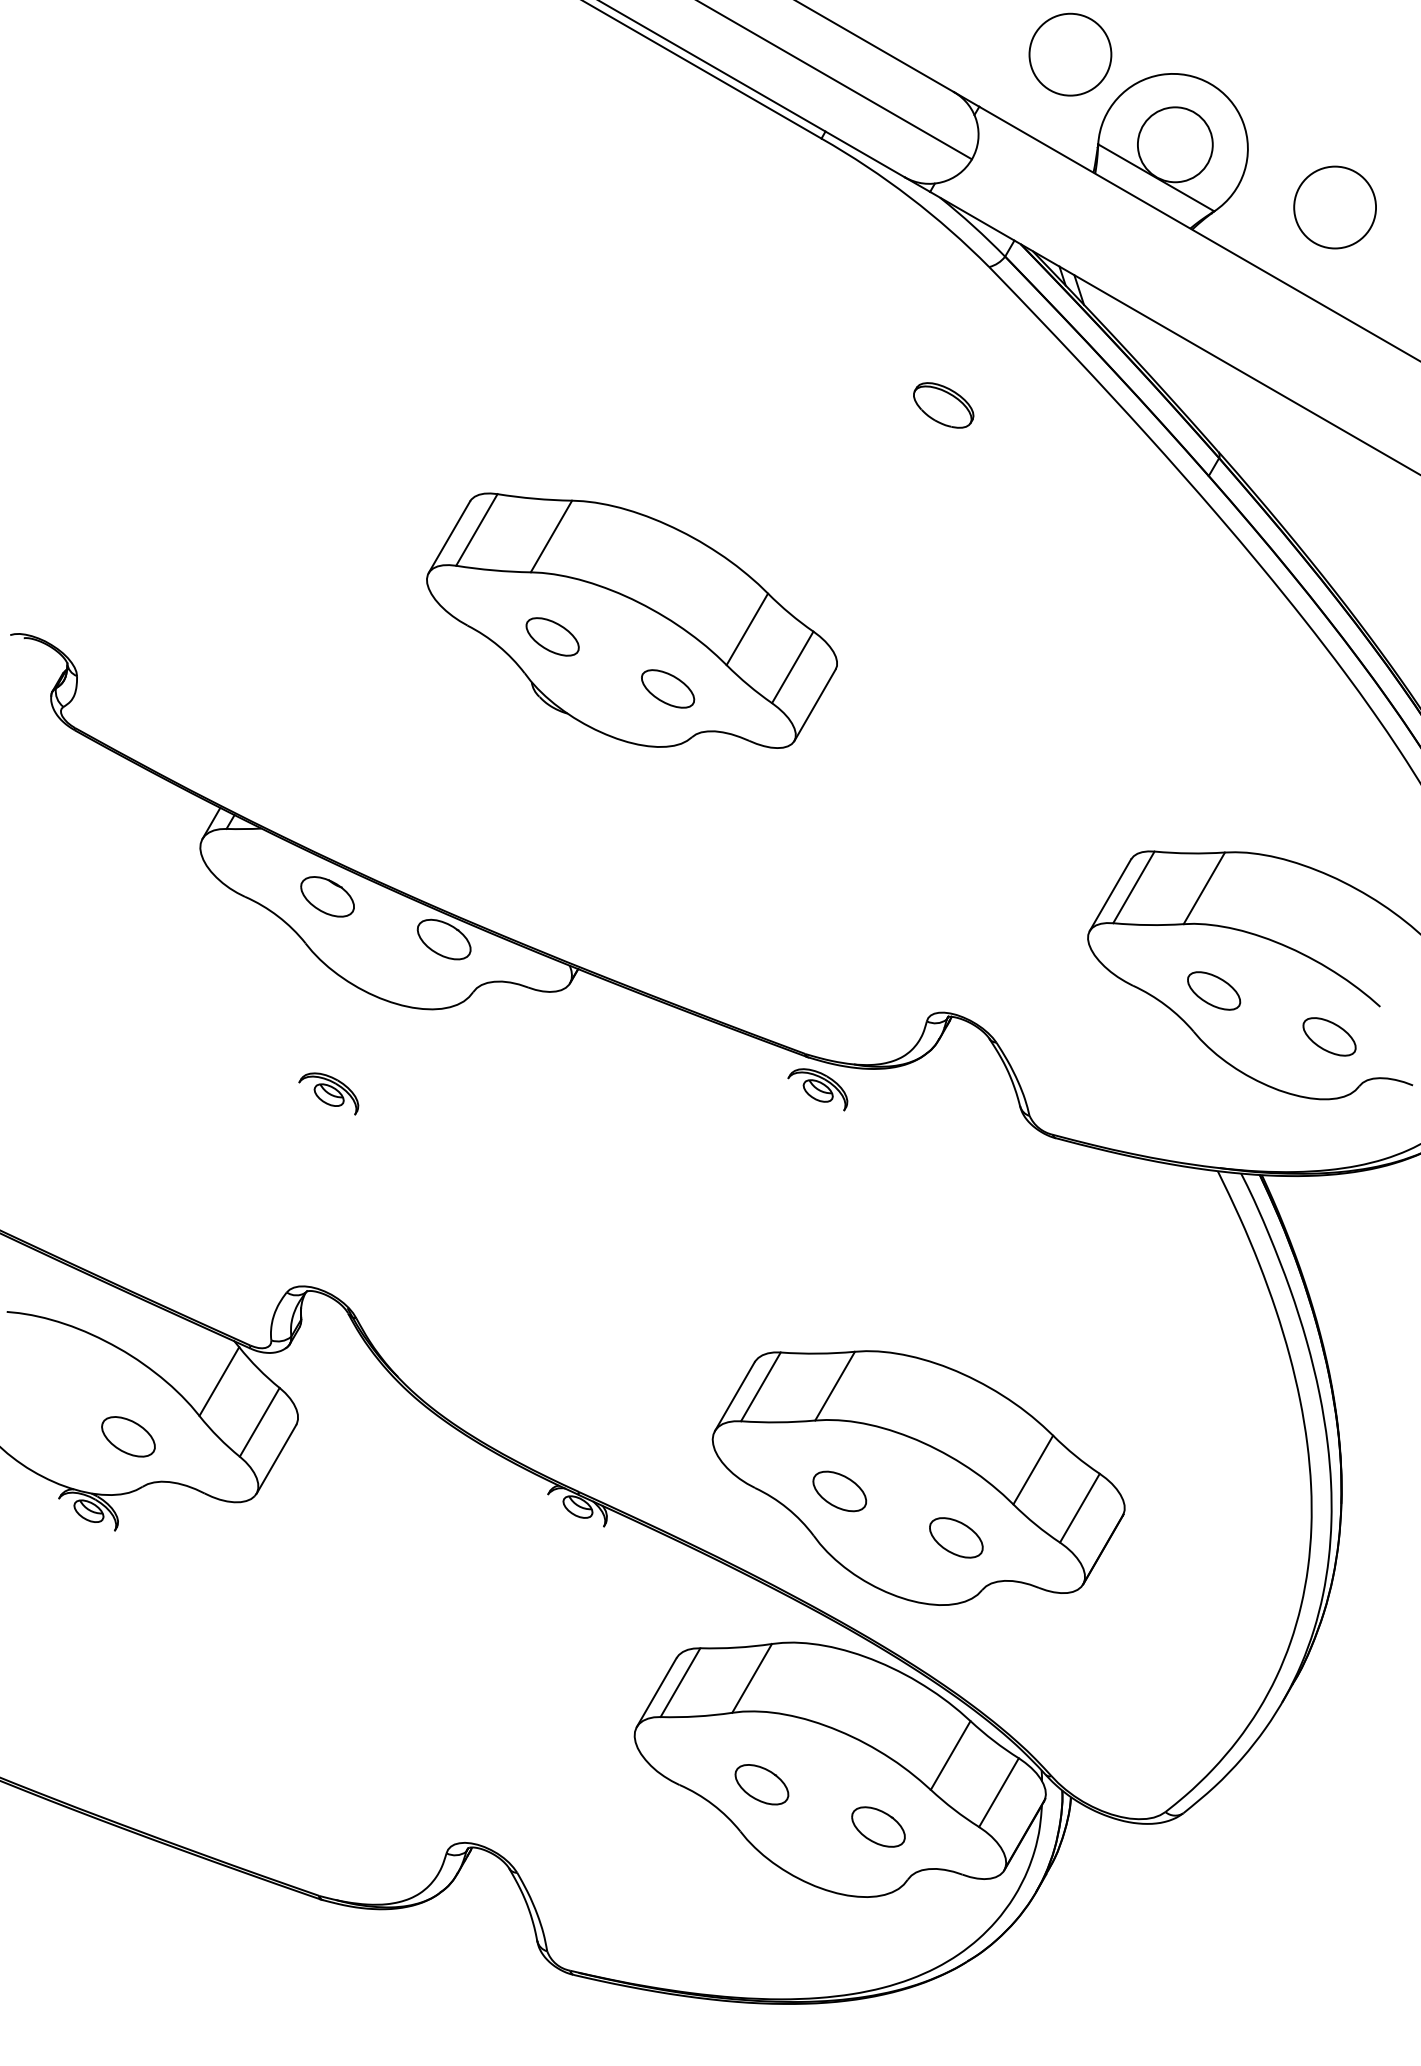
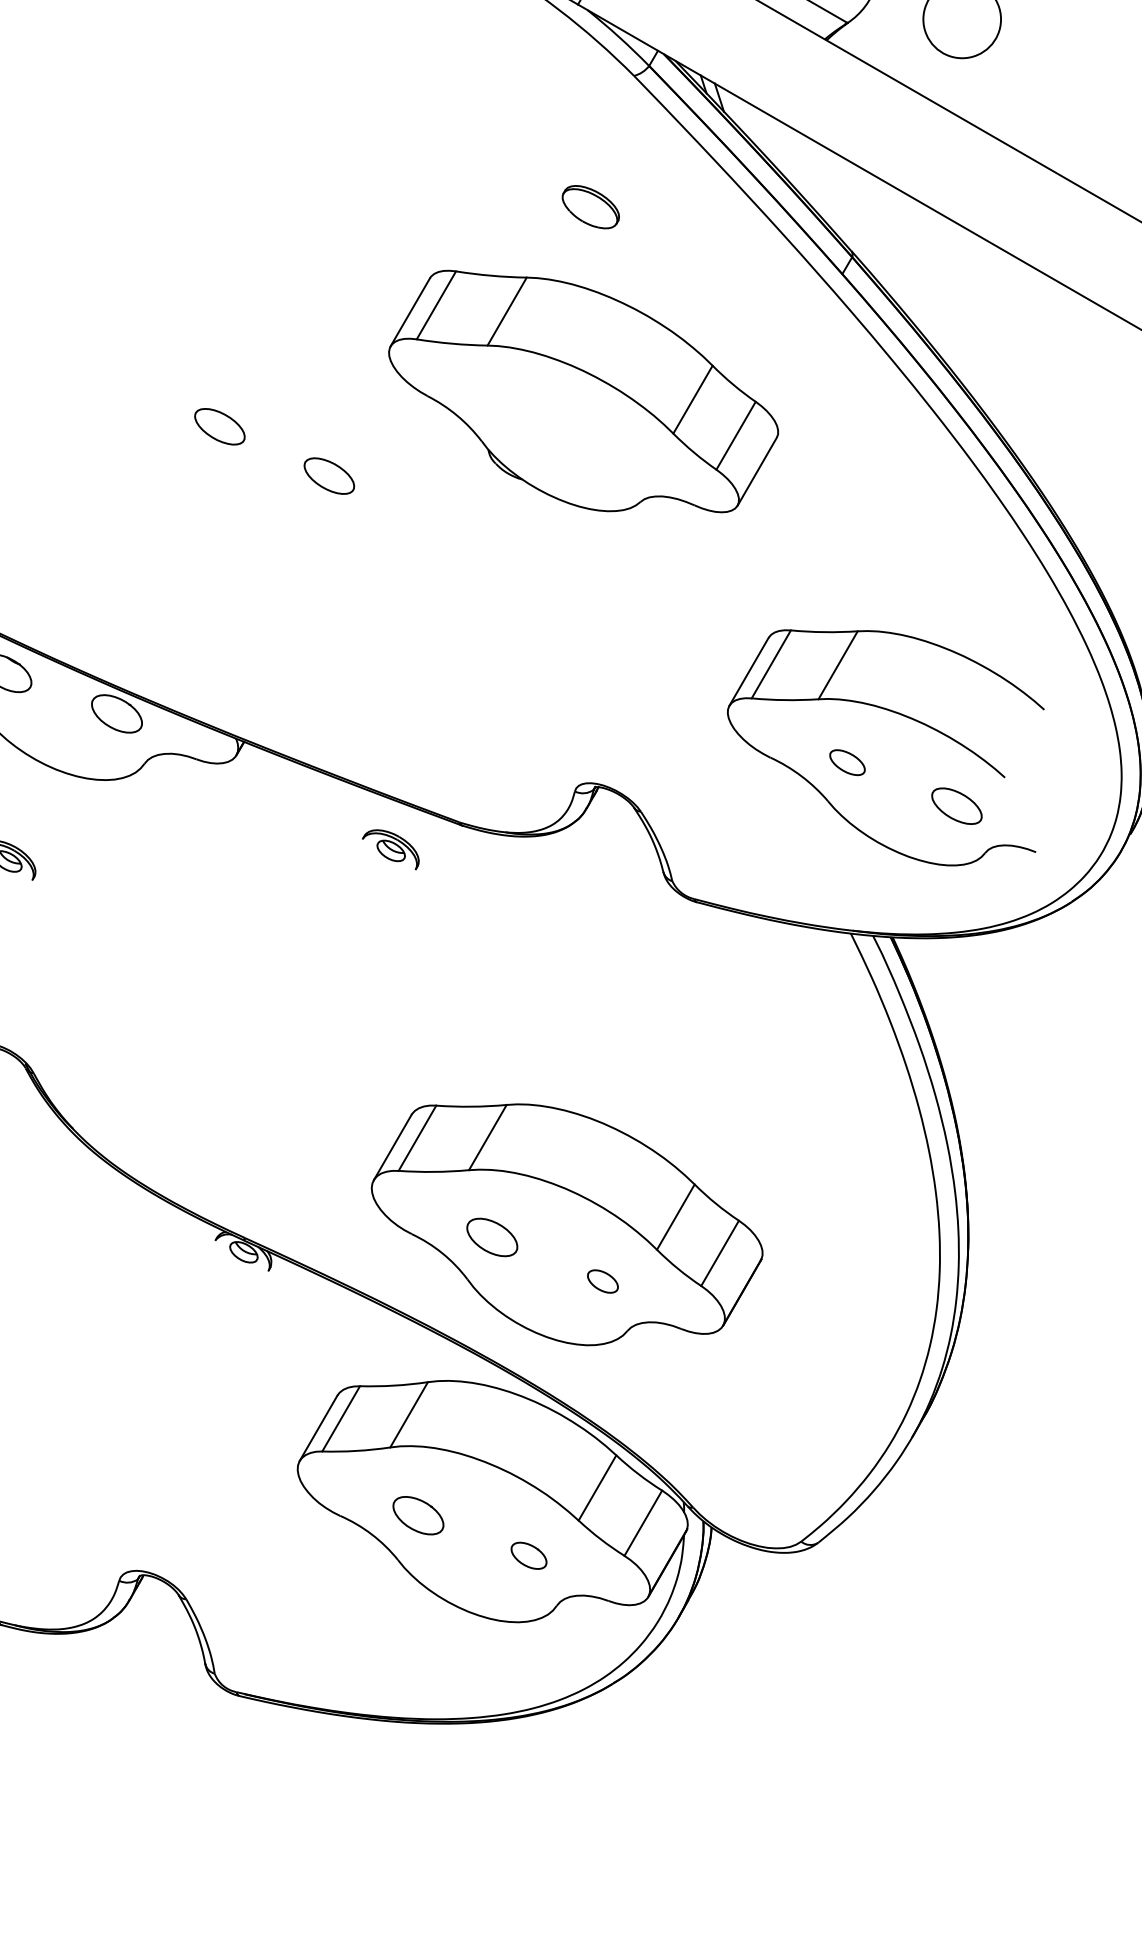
part: (631, 620) -> (583, 391), moved
part: (1214, 990) -> (847, 762), size x0.7
part: (817, 1089) -> (390, 849), moved
part: (956, 1537) -> (603, 1281), size x0.6
part: (878, 1826) -> (529, 1555), size x0.7

